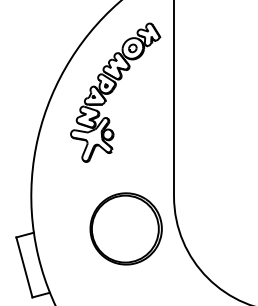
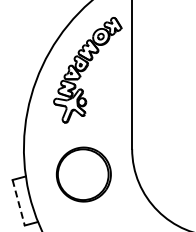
part: (125, 228) -> (83, 174), moved
line: (24, 267) -> (18, 202), solid -> dashed

